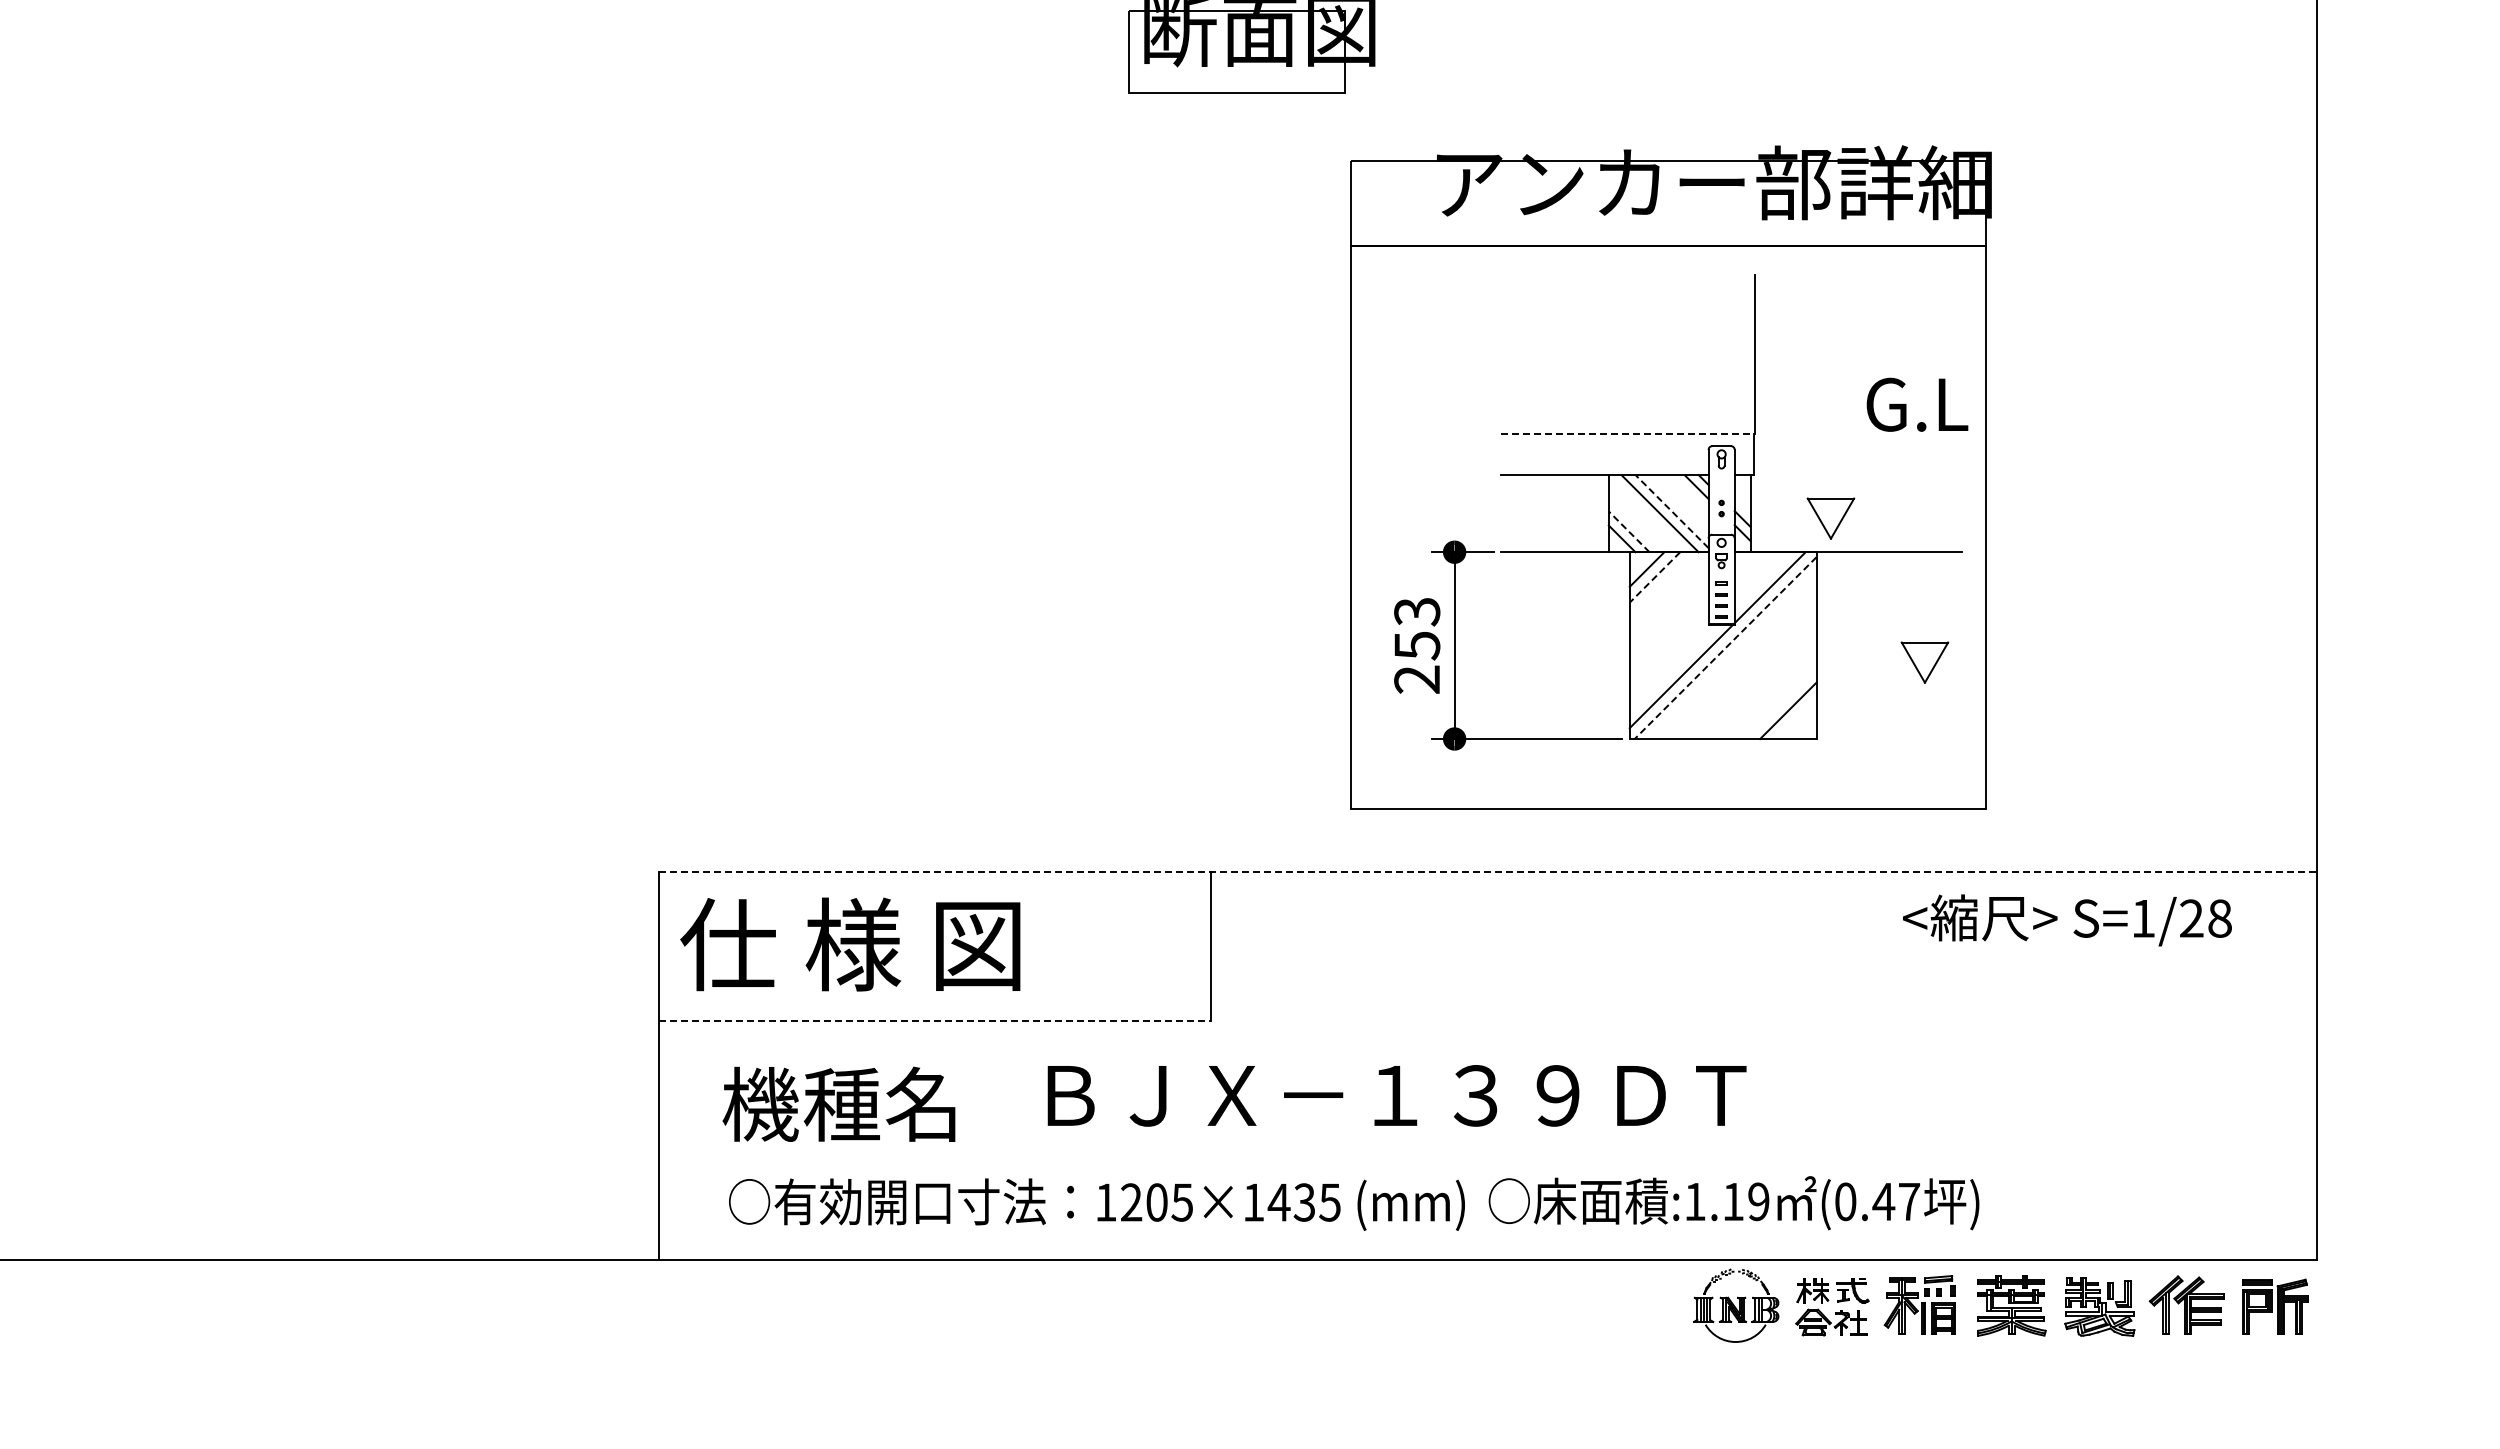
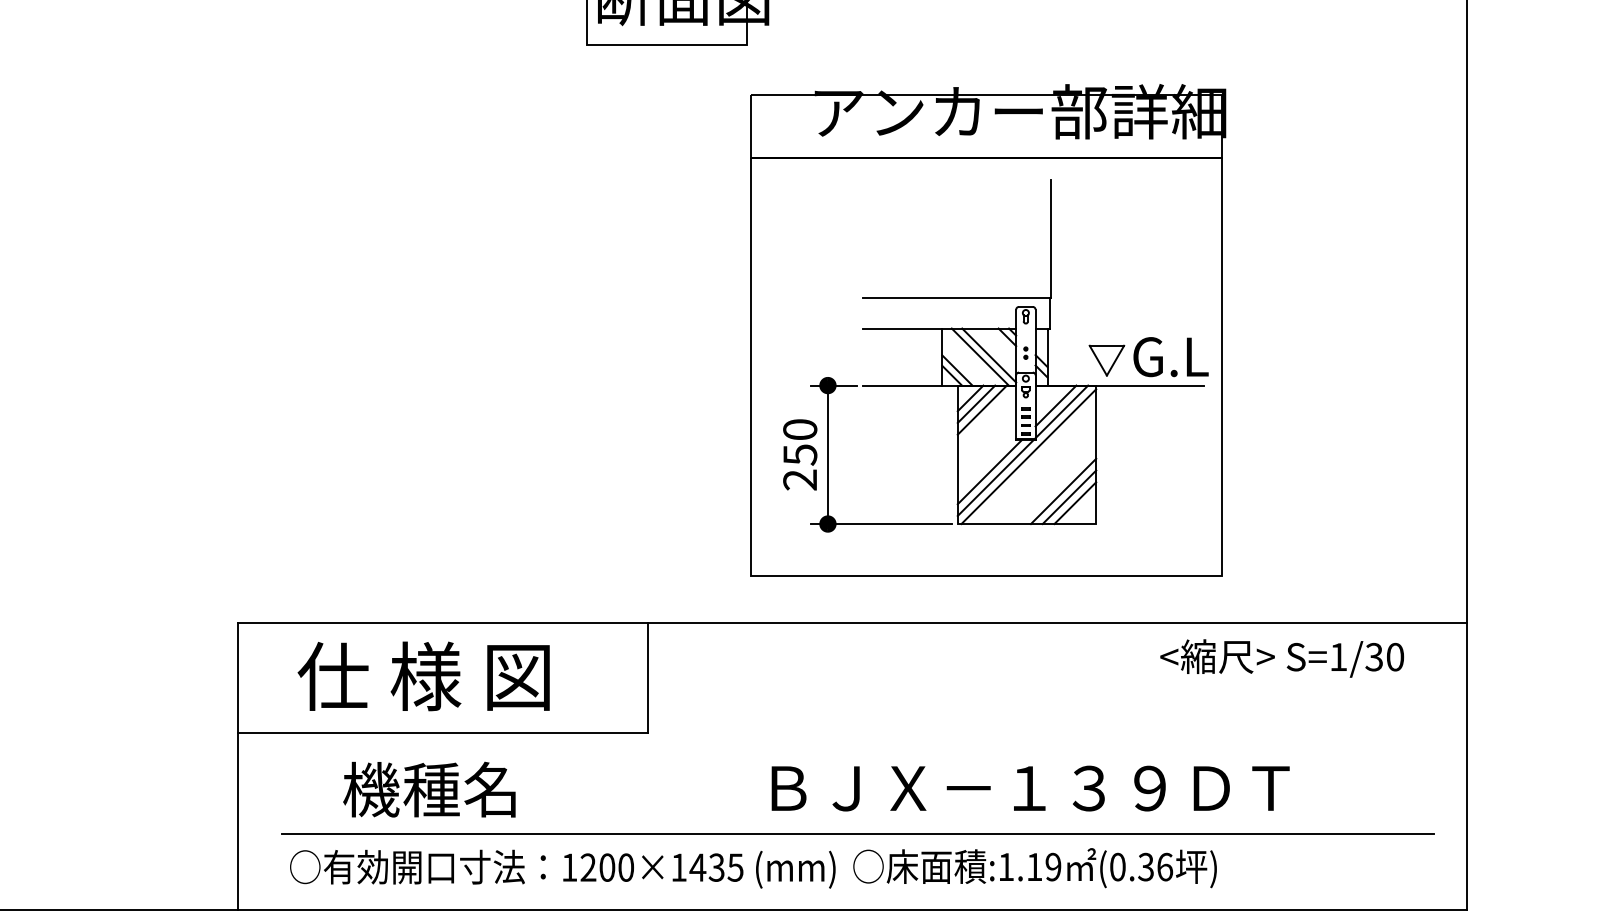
text: (1917, 404) -> (1171, 356), moved
line: (1628, 434) -> (956, 298), dashed -> solid
line: (1671, 511) -> (988, 355), dashed -> solid
line: (1629, 531) -> (957, 370), dashed -> solid
line: (1654, 577) -> (976, 404), dashed -> solid
line: (1761, 579) -> (1055, 405), added
line: (1662, 585) -> (982, 410), added
text: (1417, 611) -> (800, 429), 253 -> 250
line: (1725, 648) -> (1028, 456), dashed -> solid
part: (1924, 662) -> (1176, 467), removed
line: (1672, 668) -> (989, 471), added
line: (1772, 694) -> (1063, 491), added
line: (1780, 702) -> (1069, 496), added
line: (1488, 871) -> (853, 622), dashed -> solid
text: (2205, 918) -> (1384, 657), S=1/28 -> S=1/30
text: (850, 944) -> (423, 676), moved
line: (935, 1021) -> (443, 733), dashed -> solid
text: (1396, 1095) -> (1030, 788), moved
text: (838, 1103) -> (429, 789), moved
line: (1495, 1157) -> (858, 834), added
text: (1896, 1201) -> (1155, 866), (0.47 -> (0.36
text: (1182, 1202) -> (626, 867), 1205×1435 -> 1200×1435

